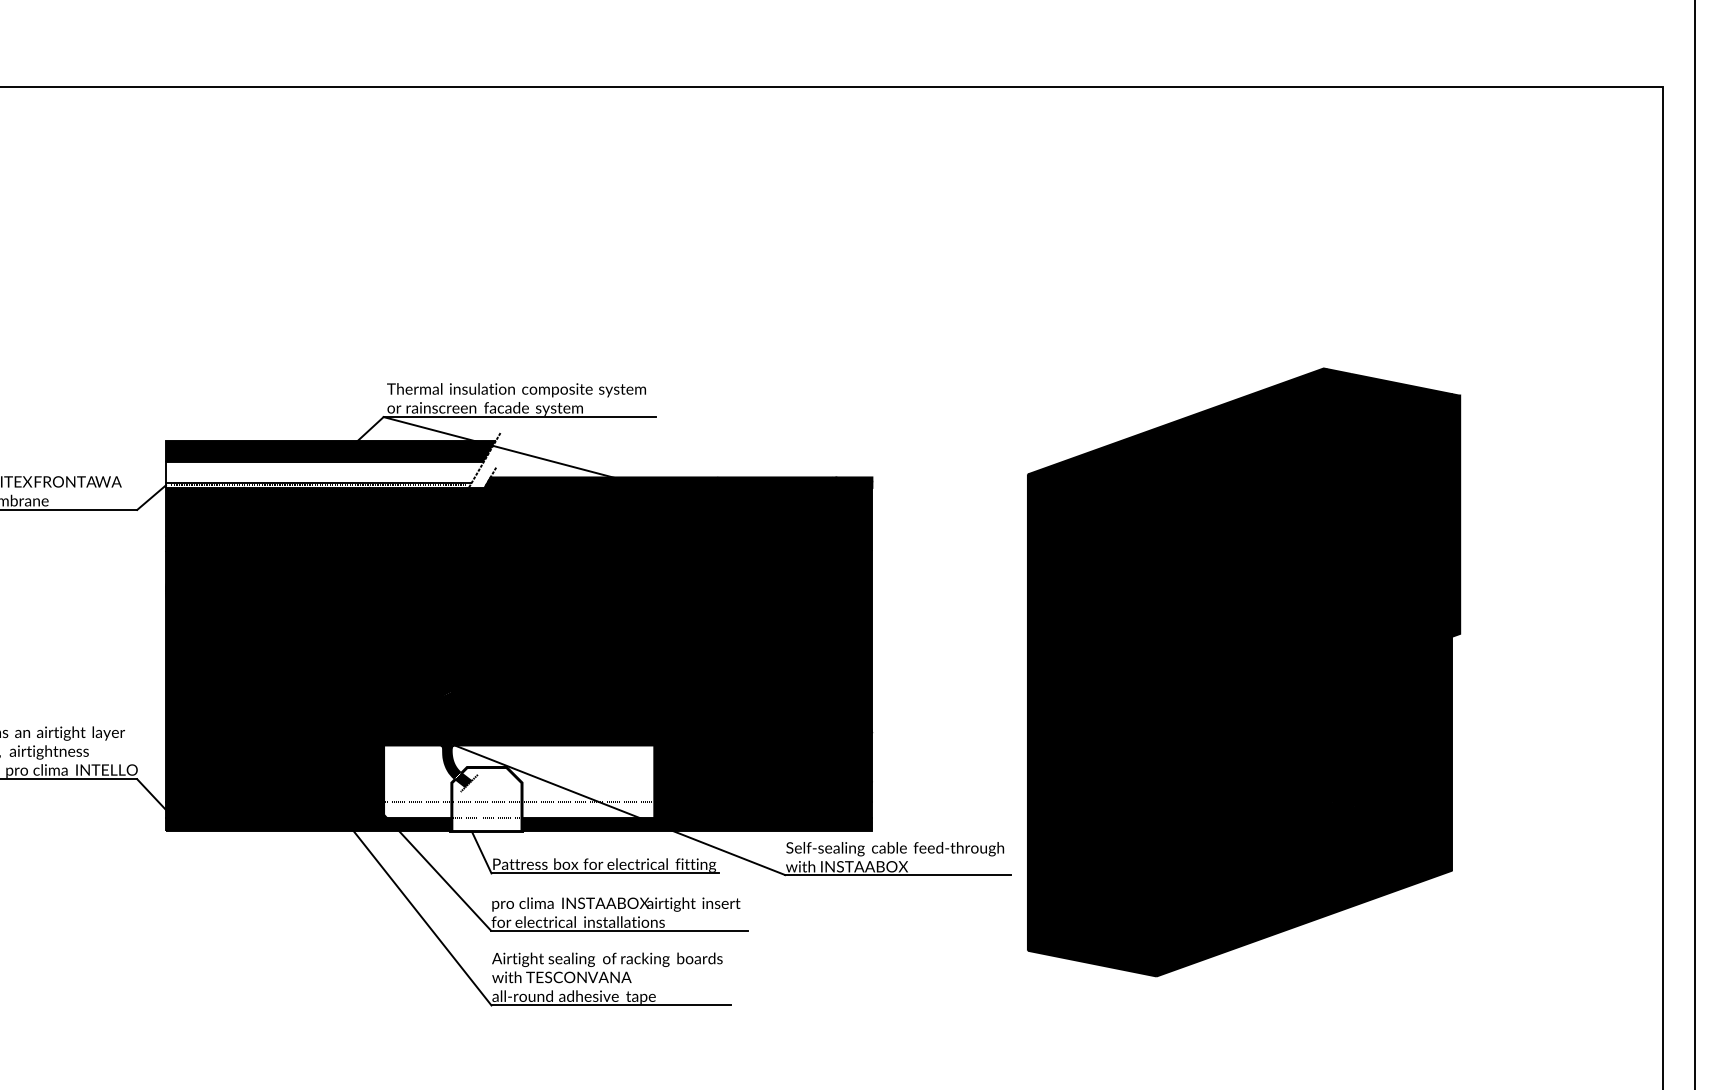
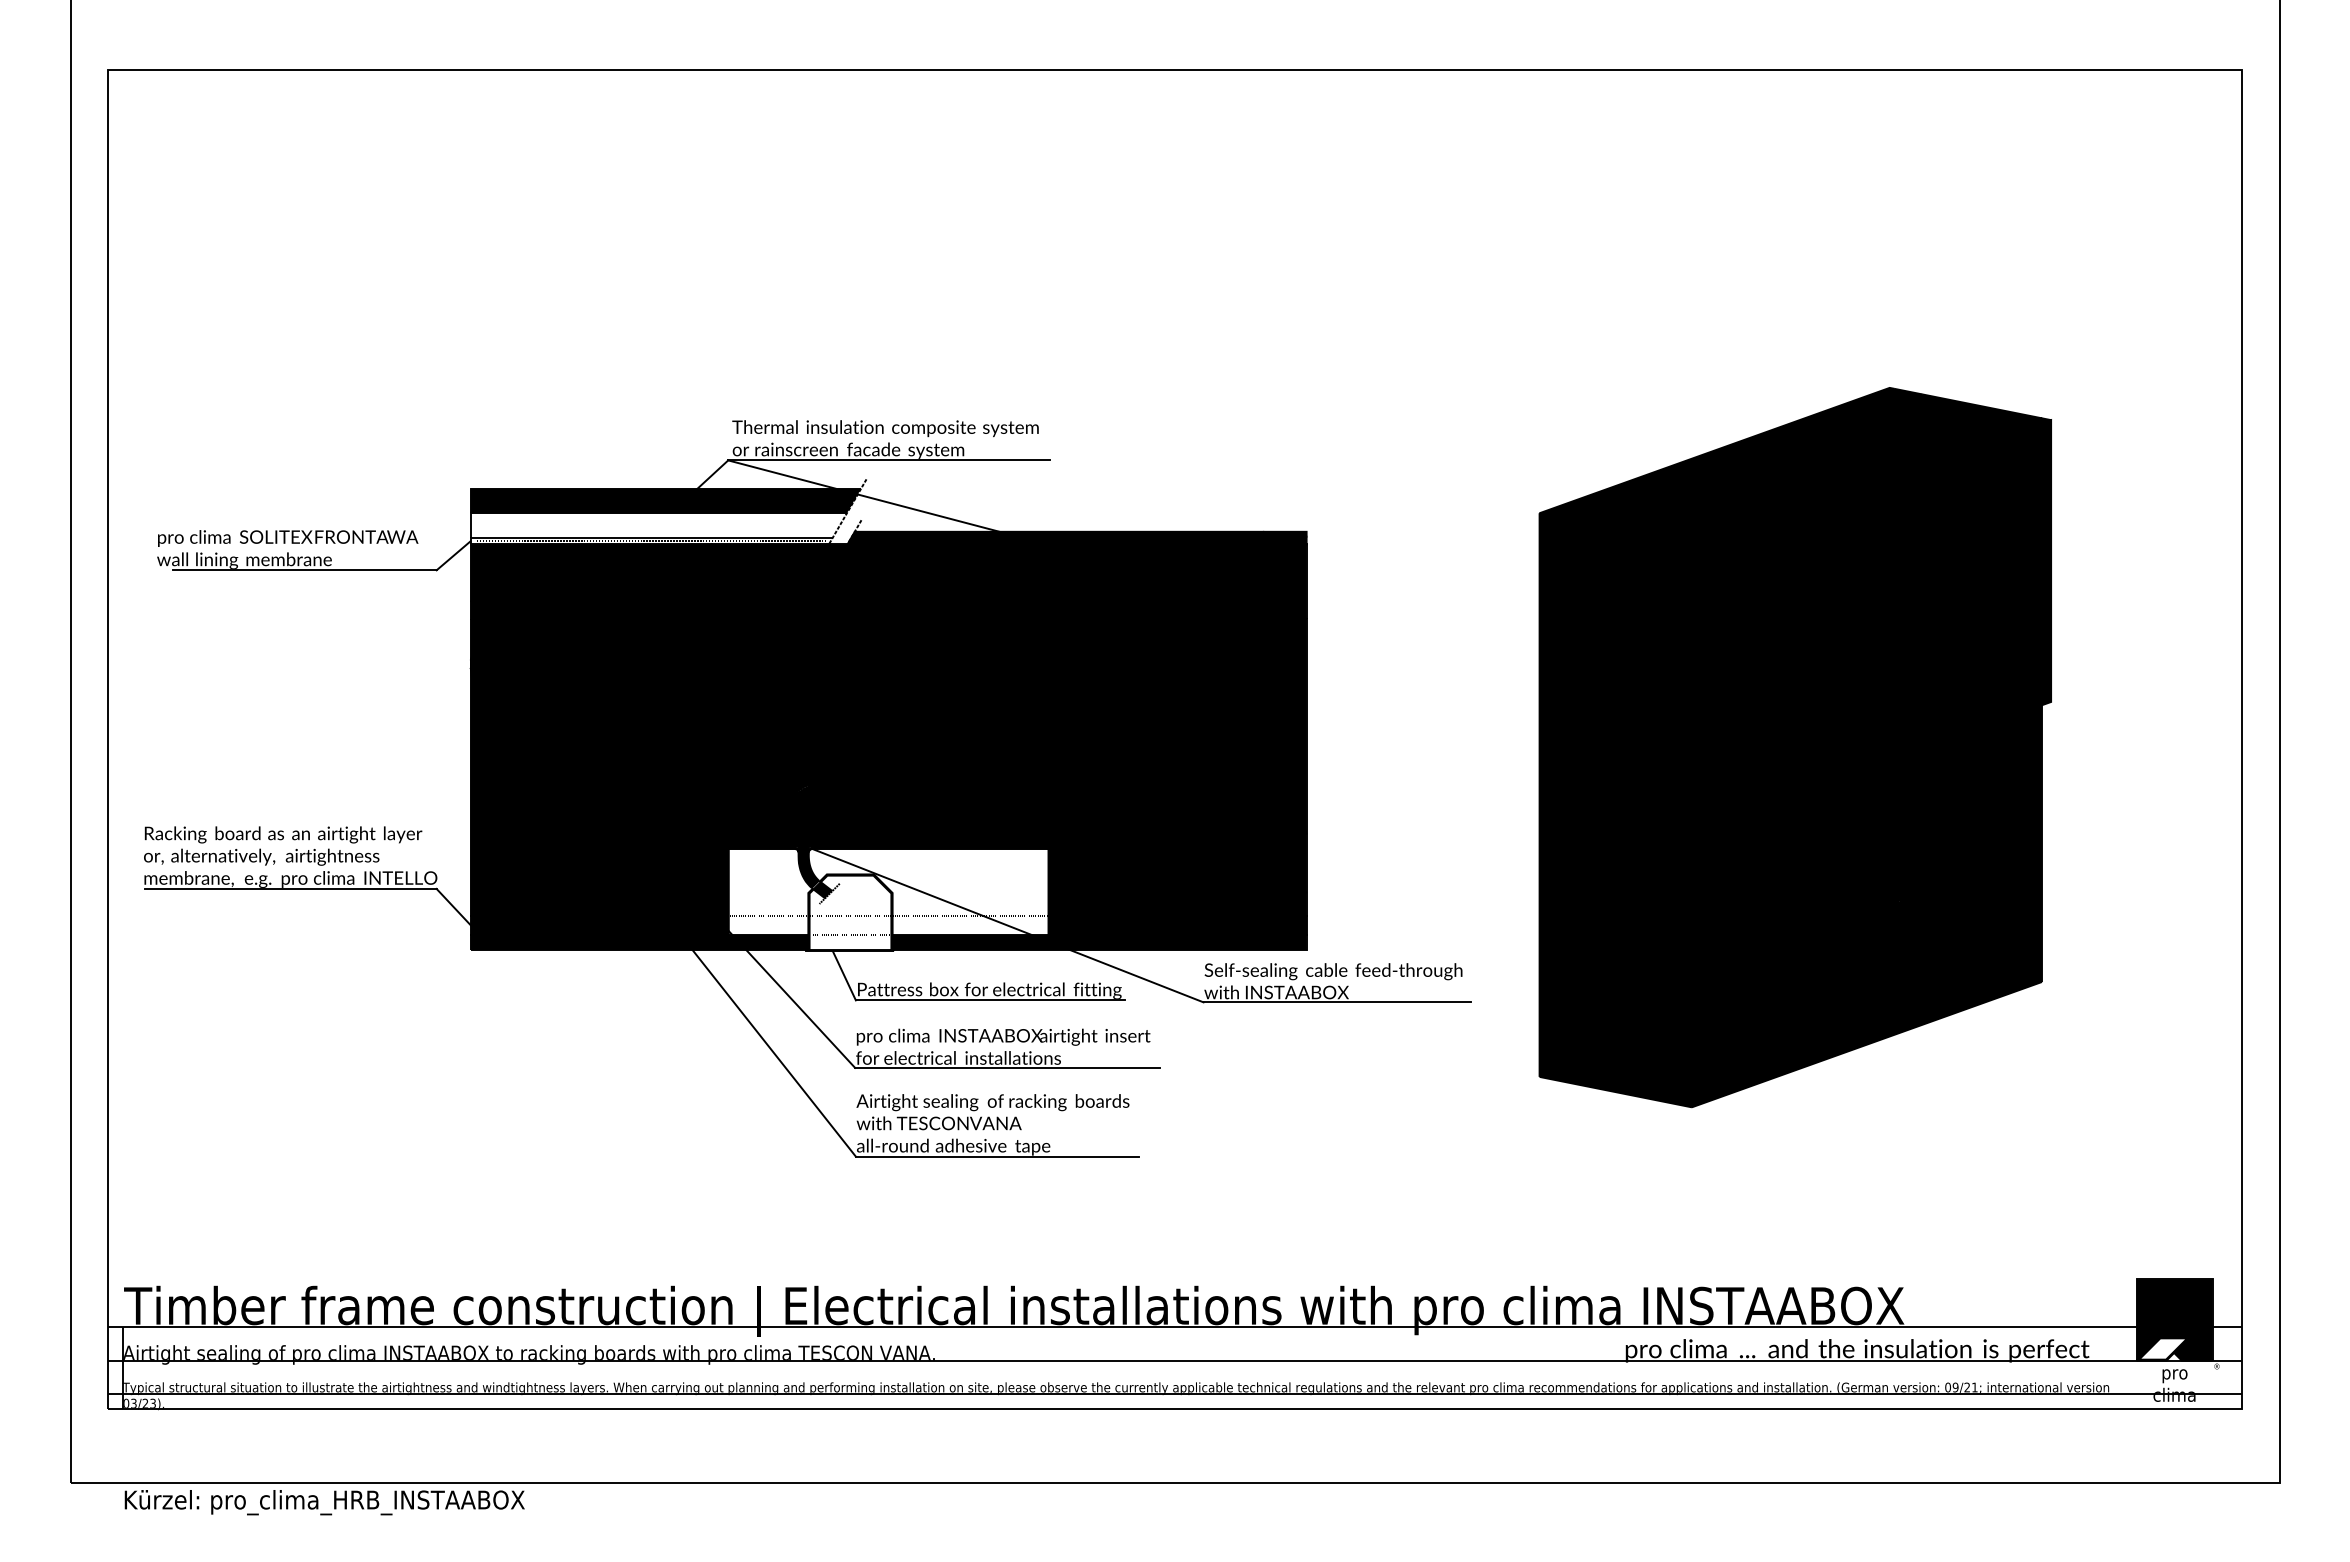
part: (1243, 672) -> (1794, 747), moved

